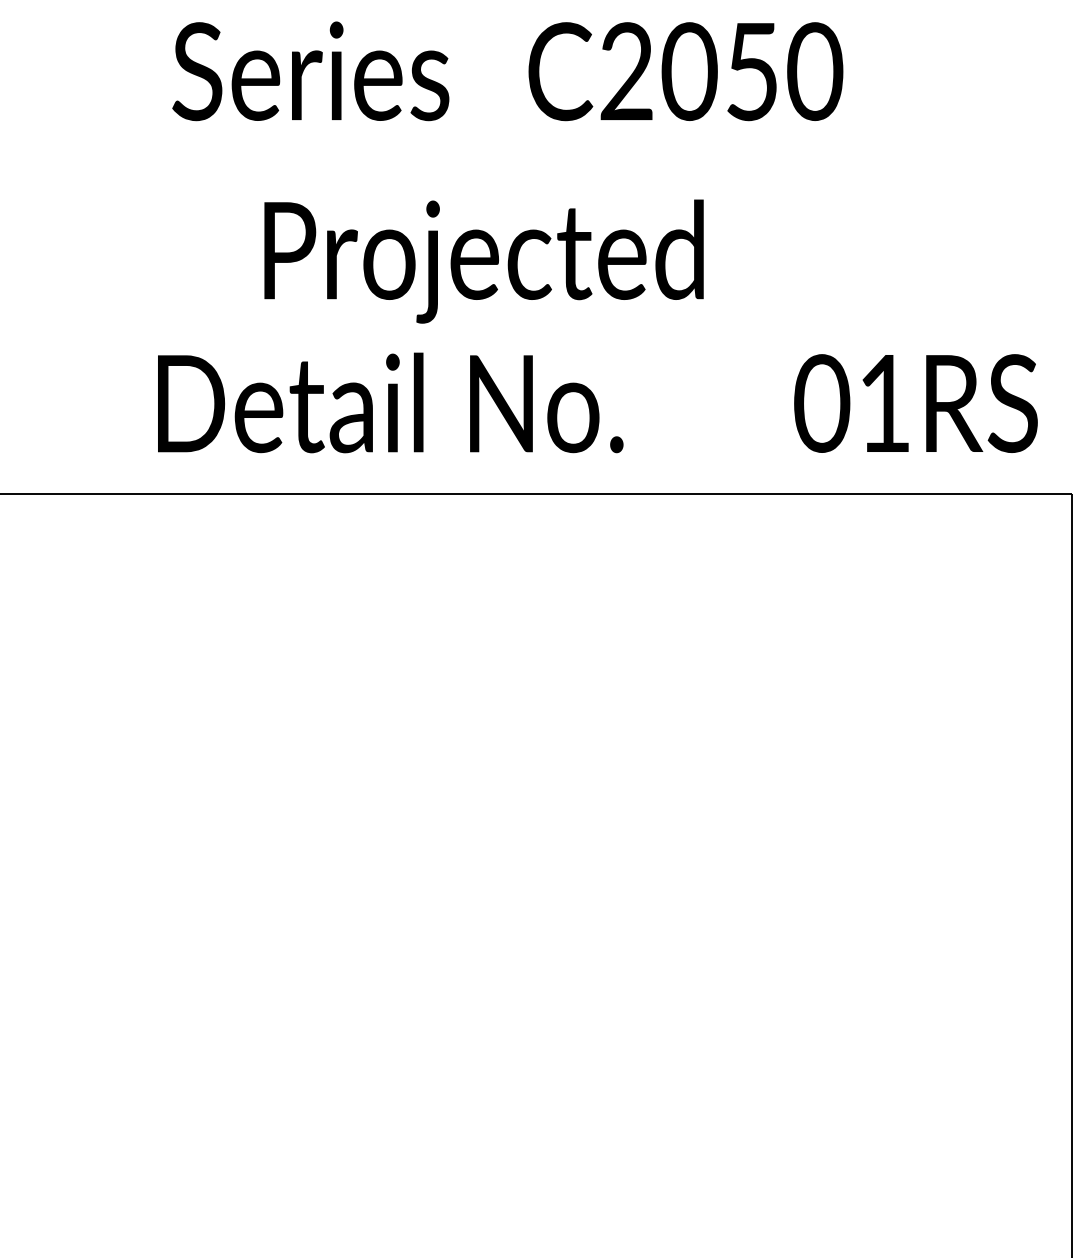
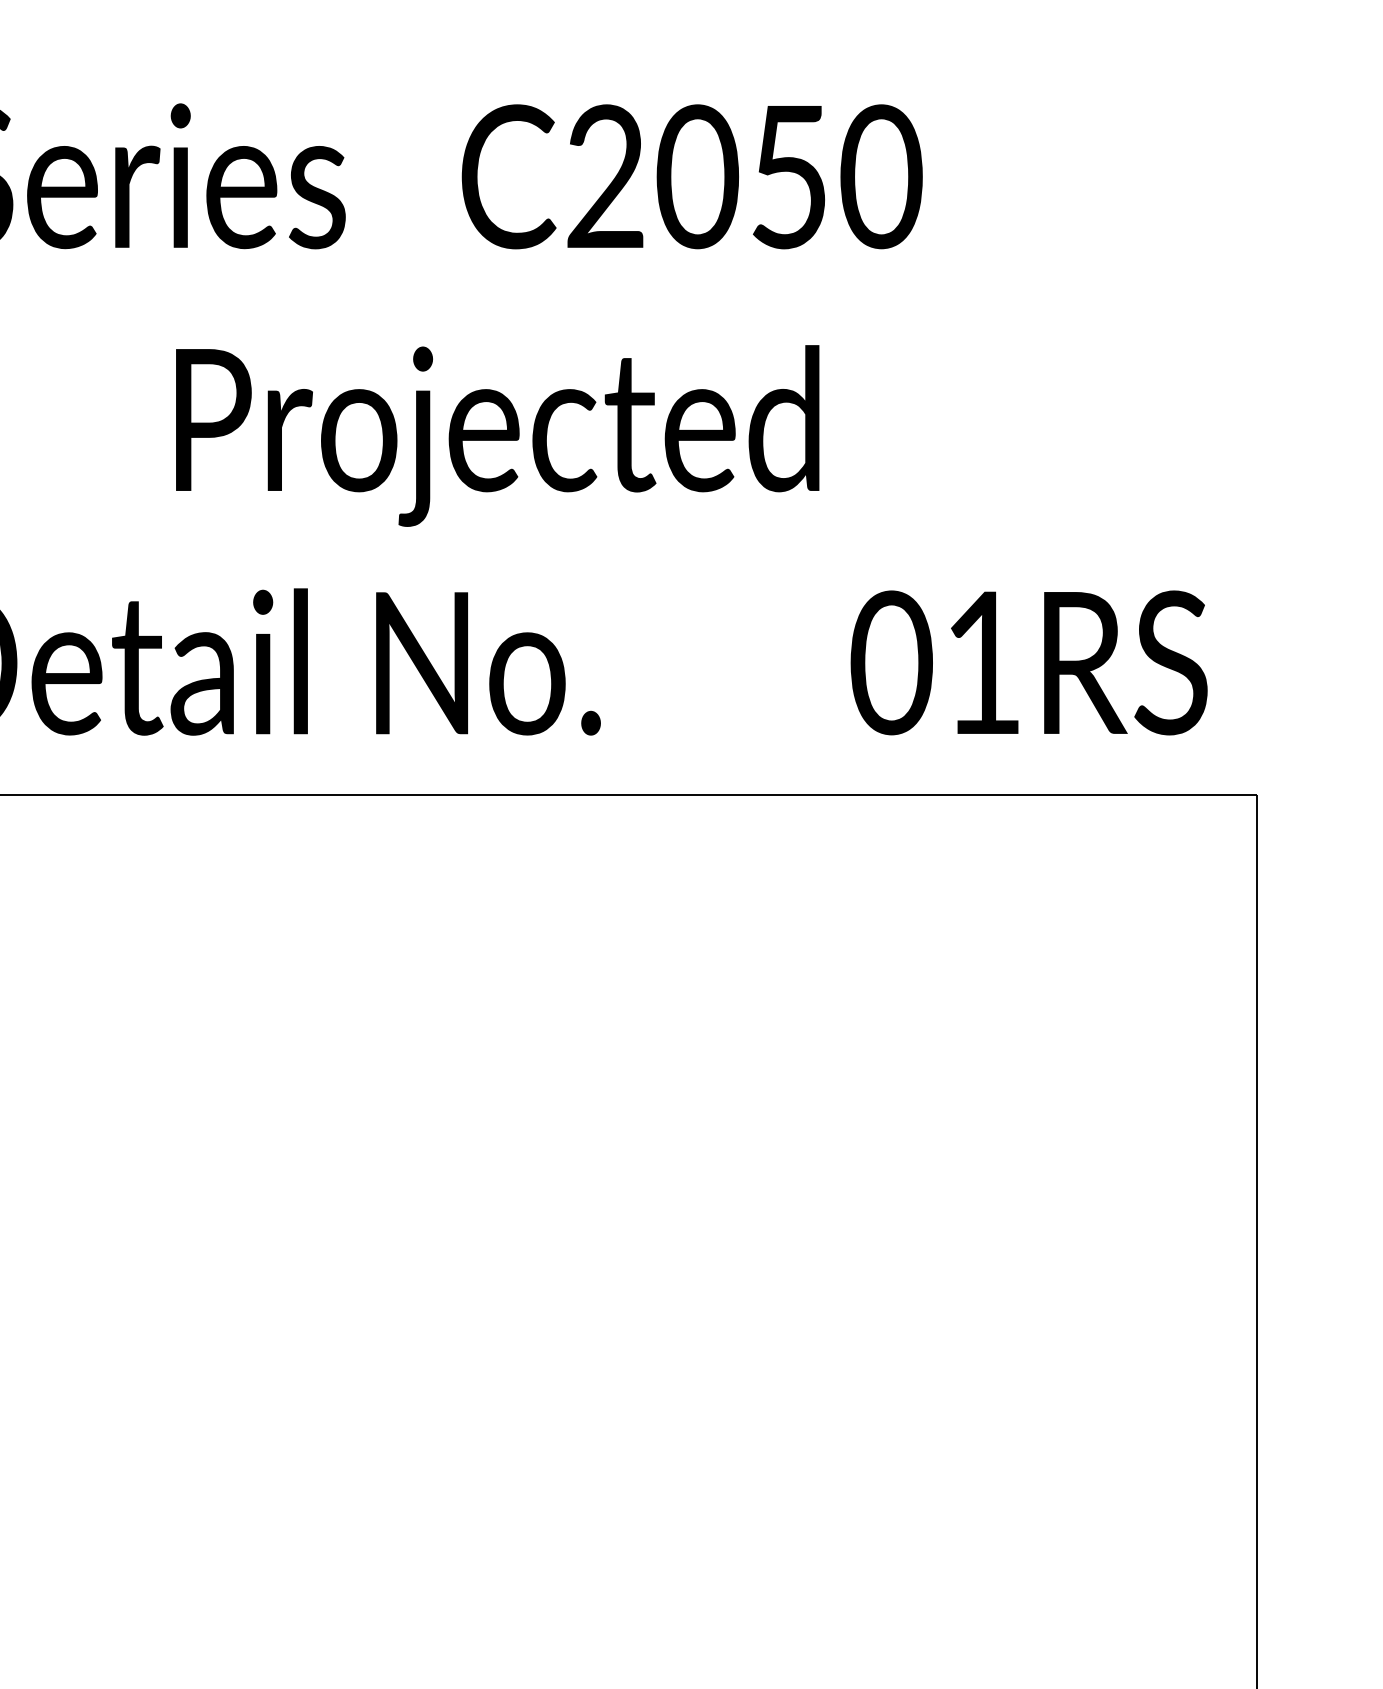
text: (483, 261) -> (496, 435), moved

